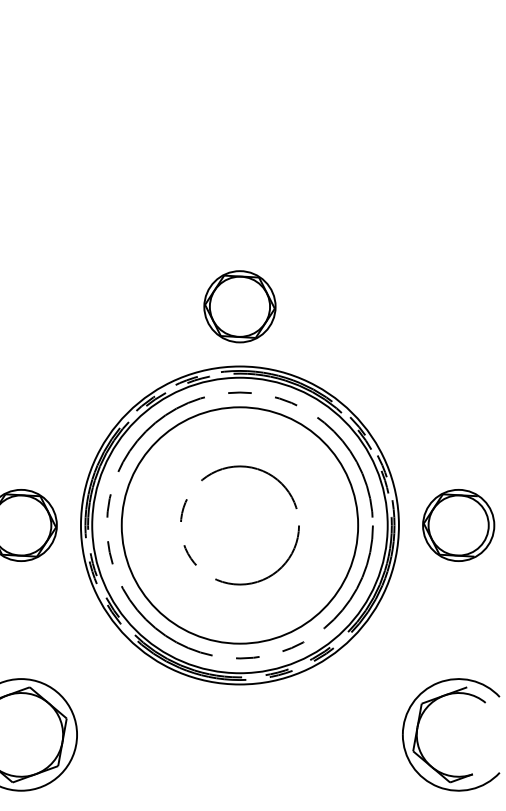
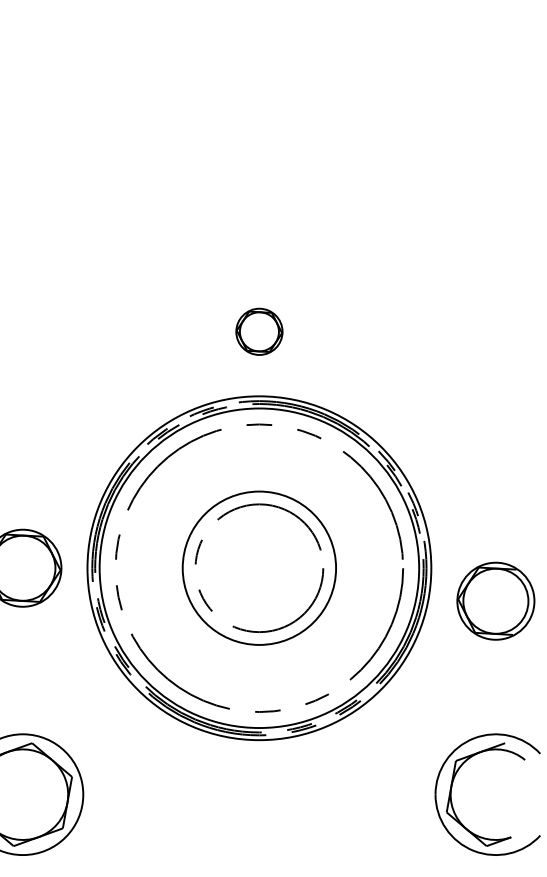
part: (240, 306) -> (259, 331), size x0.6
part: (458, 524) -> (495, 600), moved
circle: (240, 525) -> (259, 568), size x0.6

